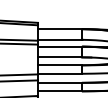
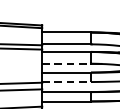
line: (59, 57) -> (66, 63), solid -> dashed
line: (59, 73) -> (66, 81), solid -> dashed

